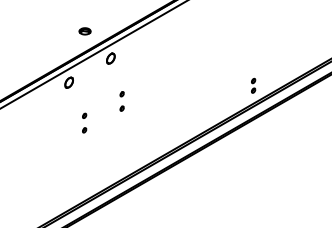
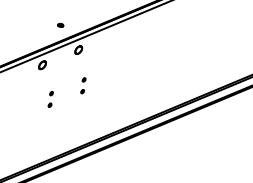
part: (84, 31) -> (60, 25), size x0.6
part: (253, 85) -> (191, 86), removed

